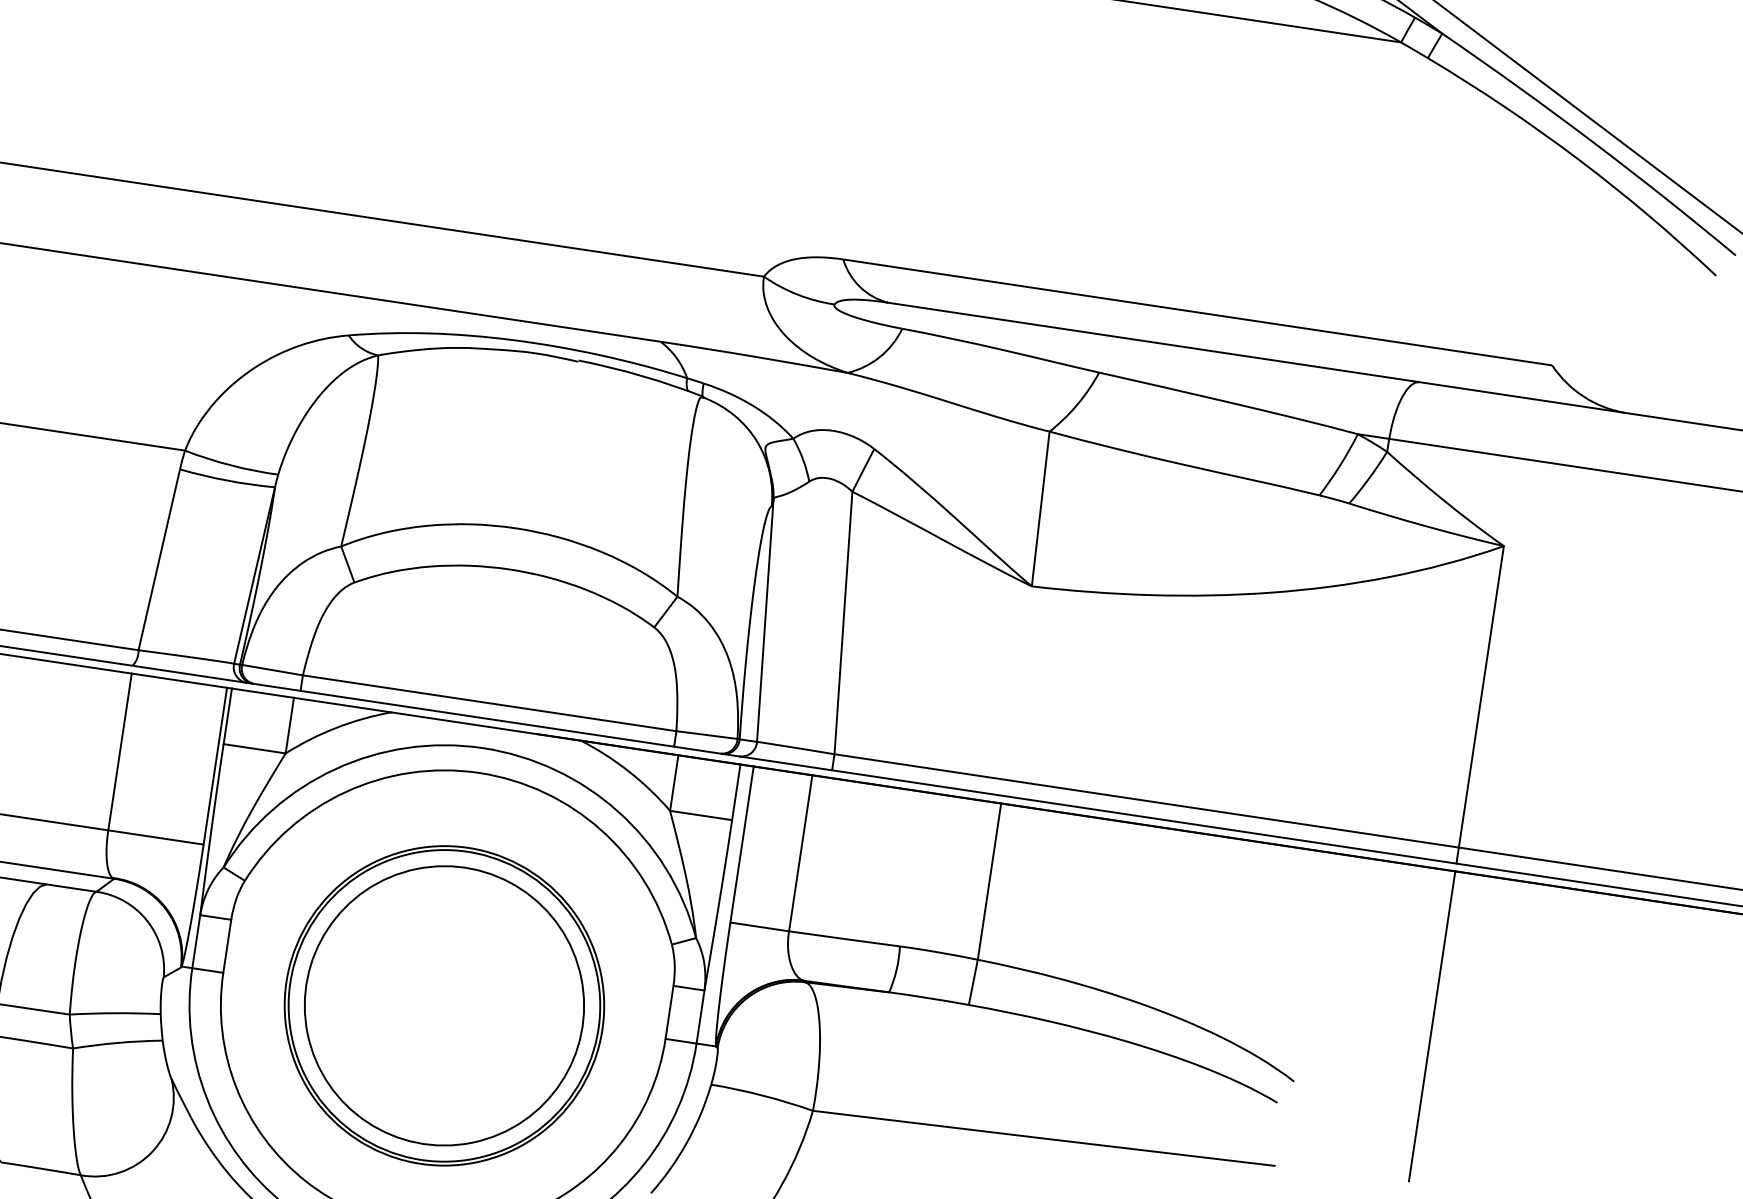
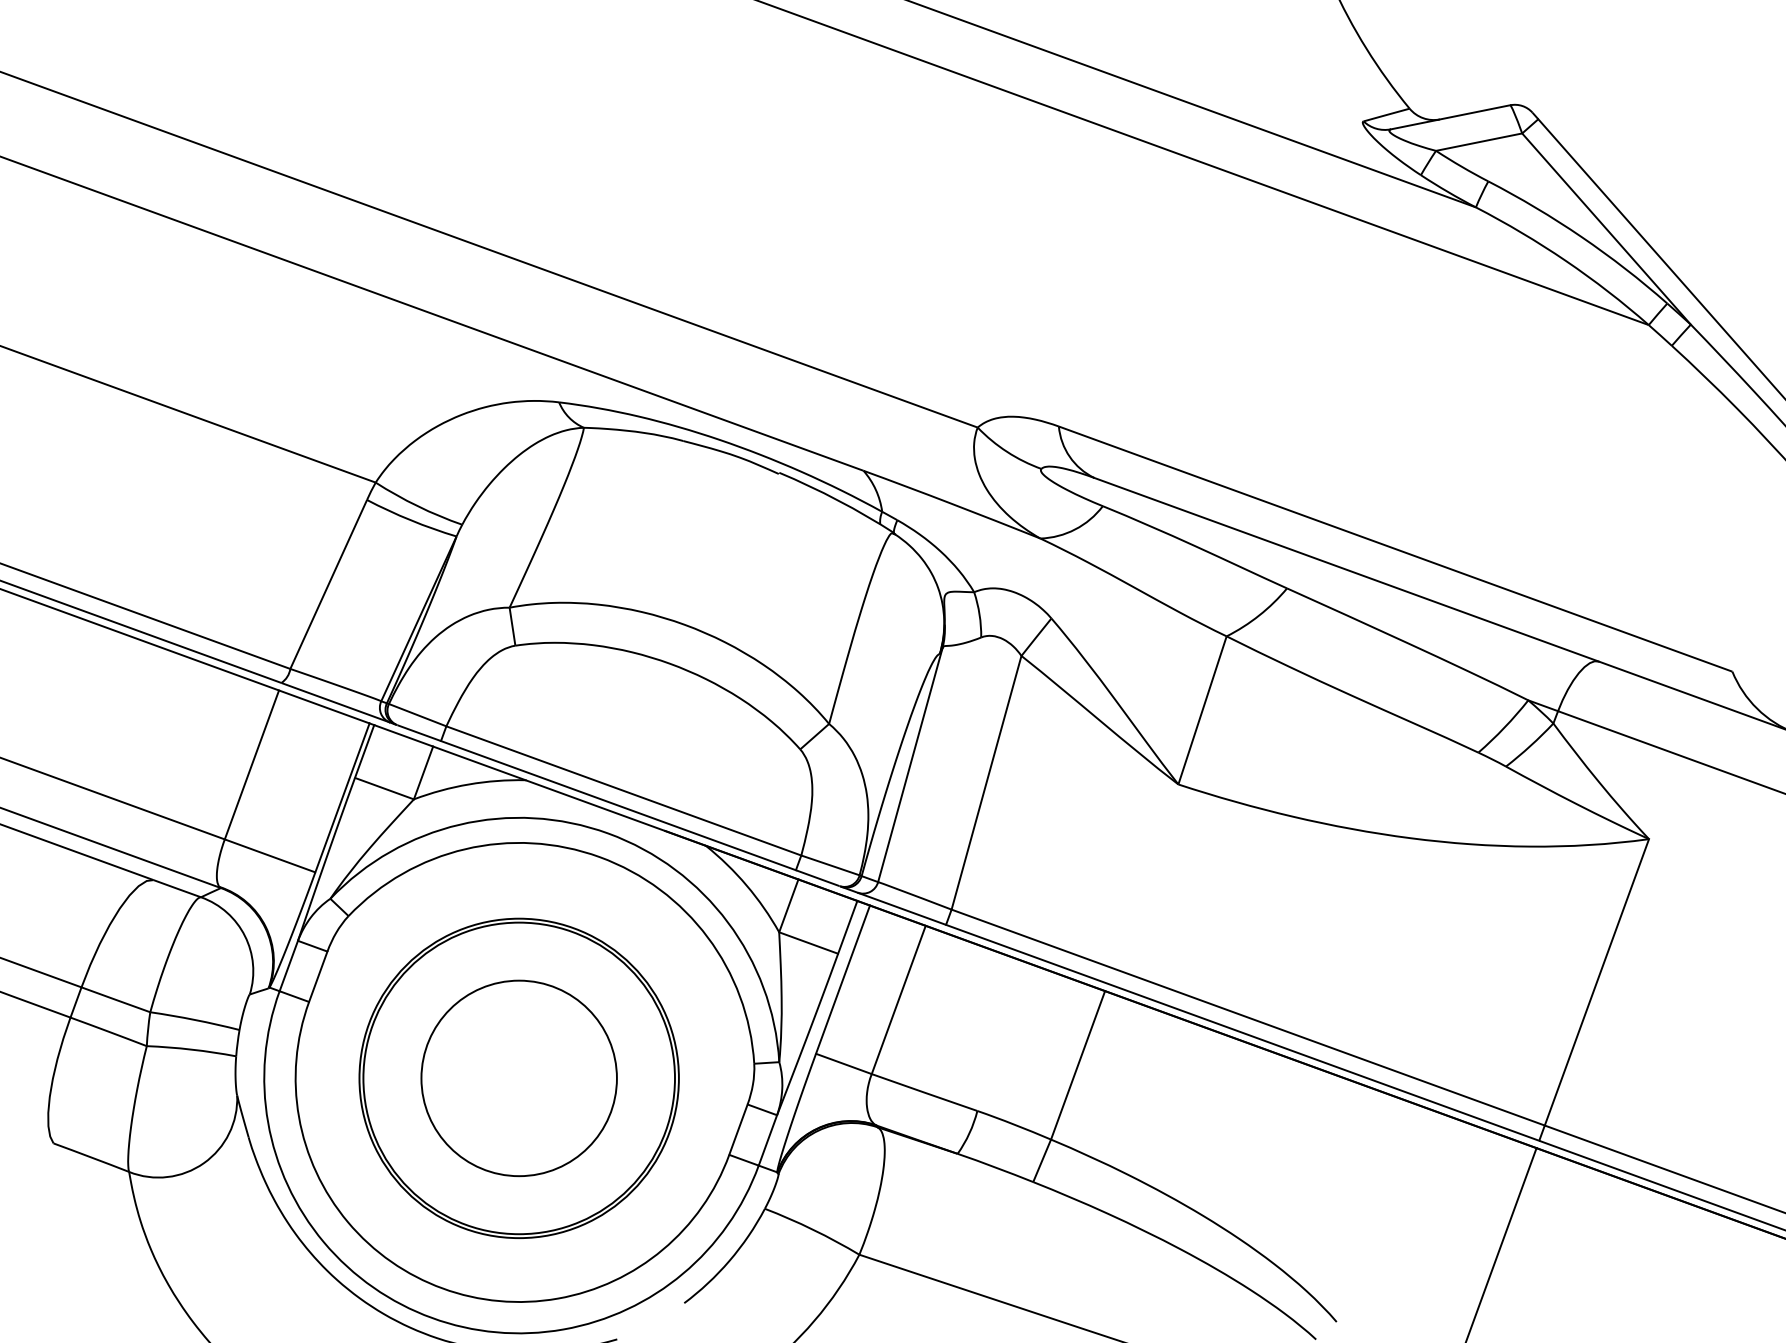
circle: (443, 1006) -> (518, 1078), size x0.7

